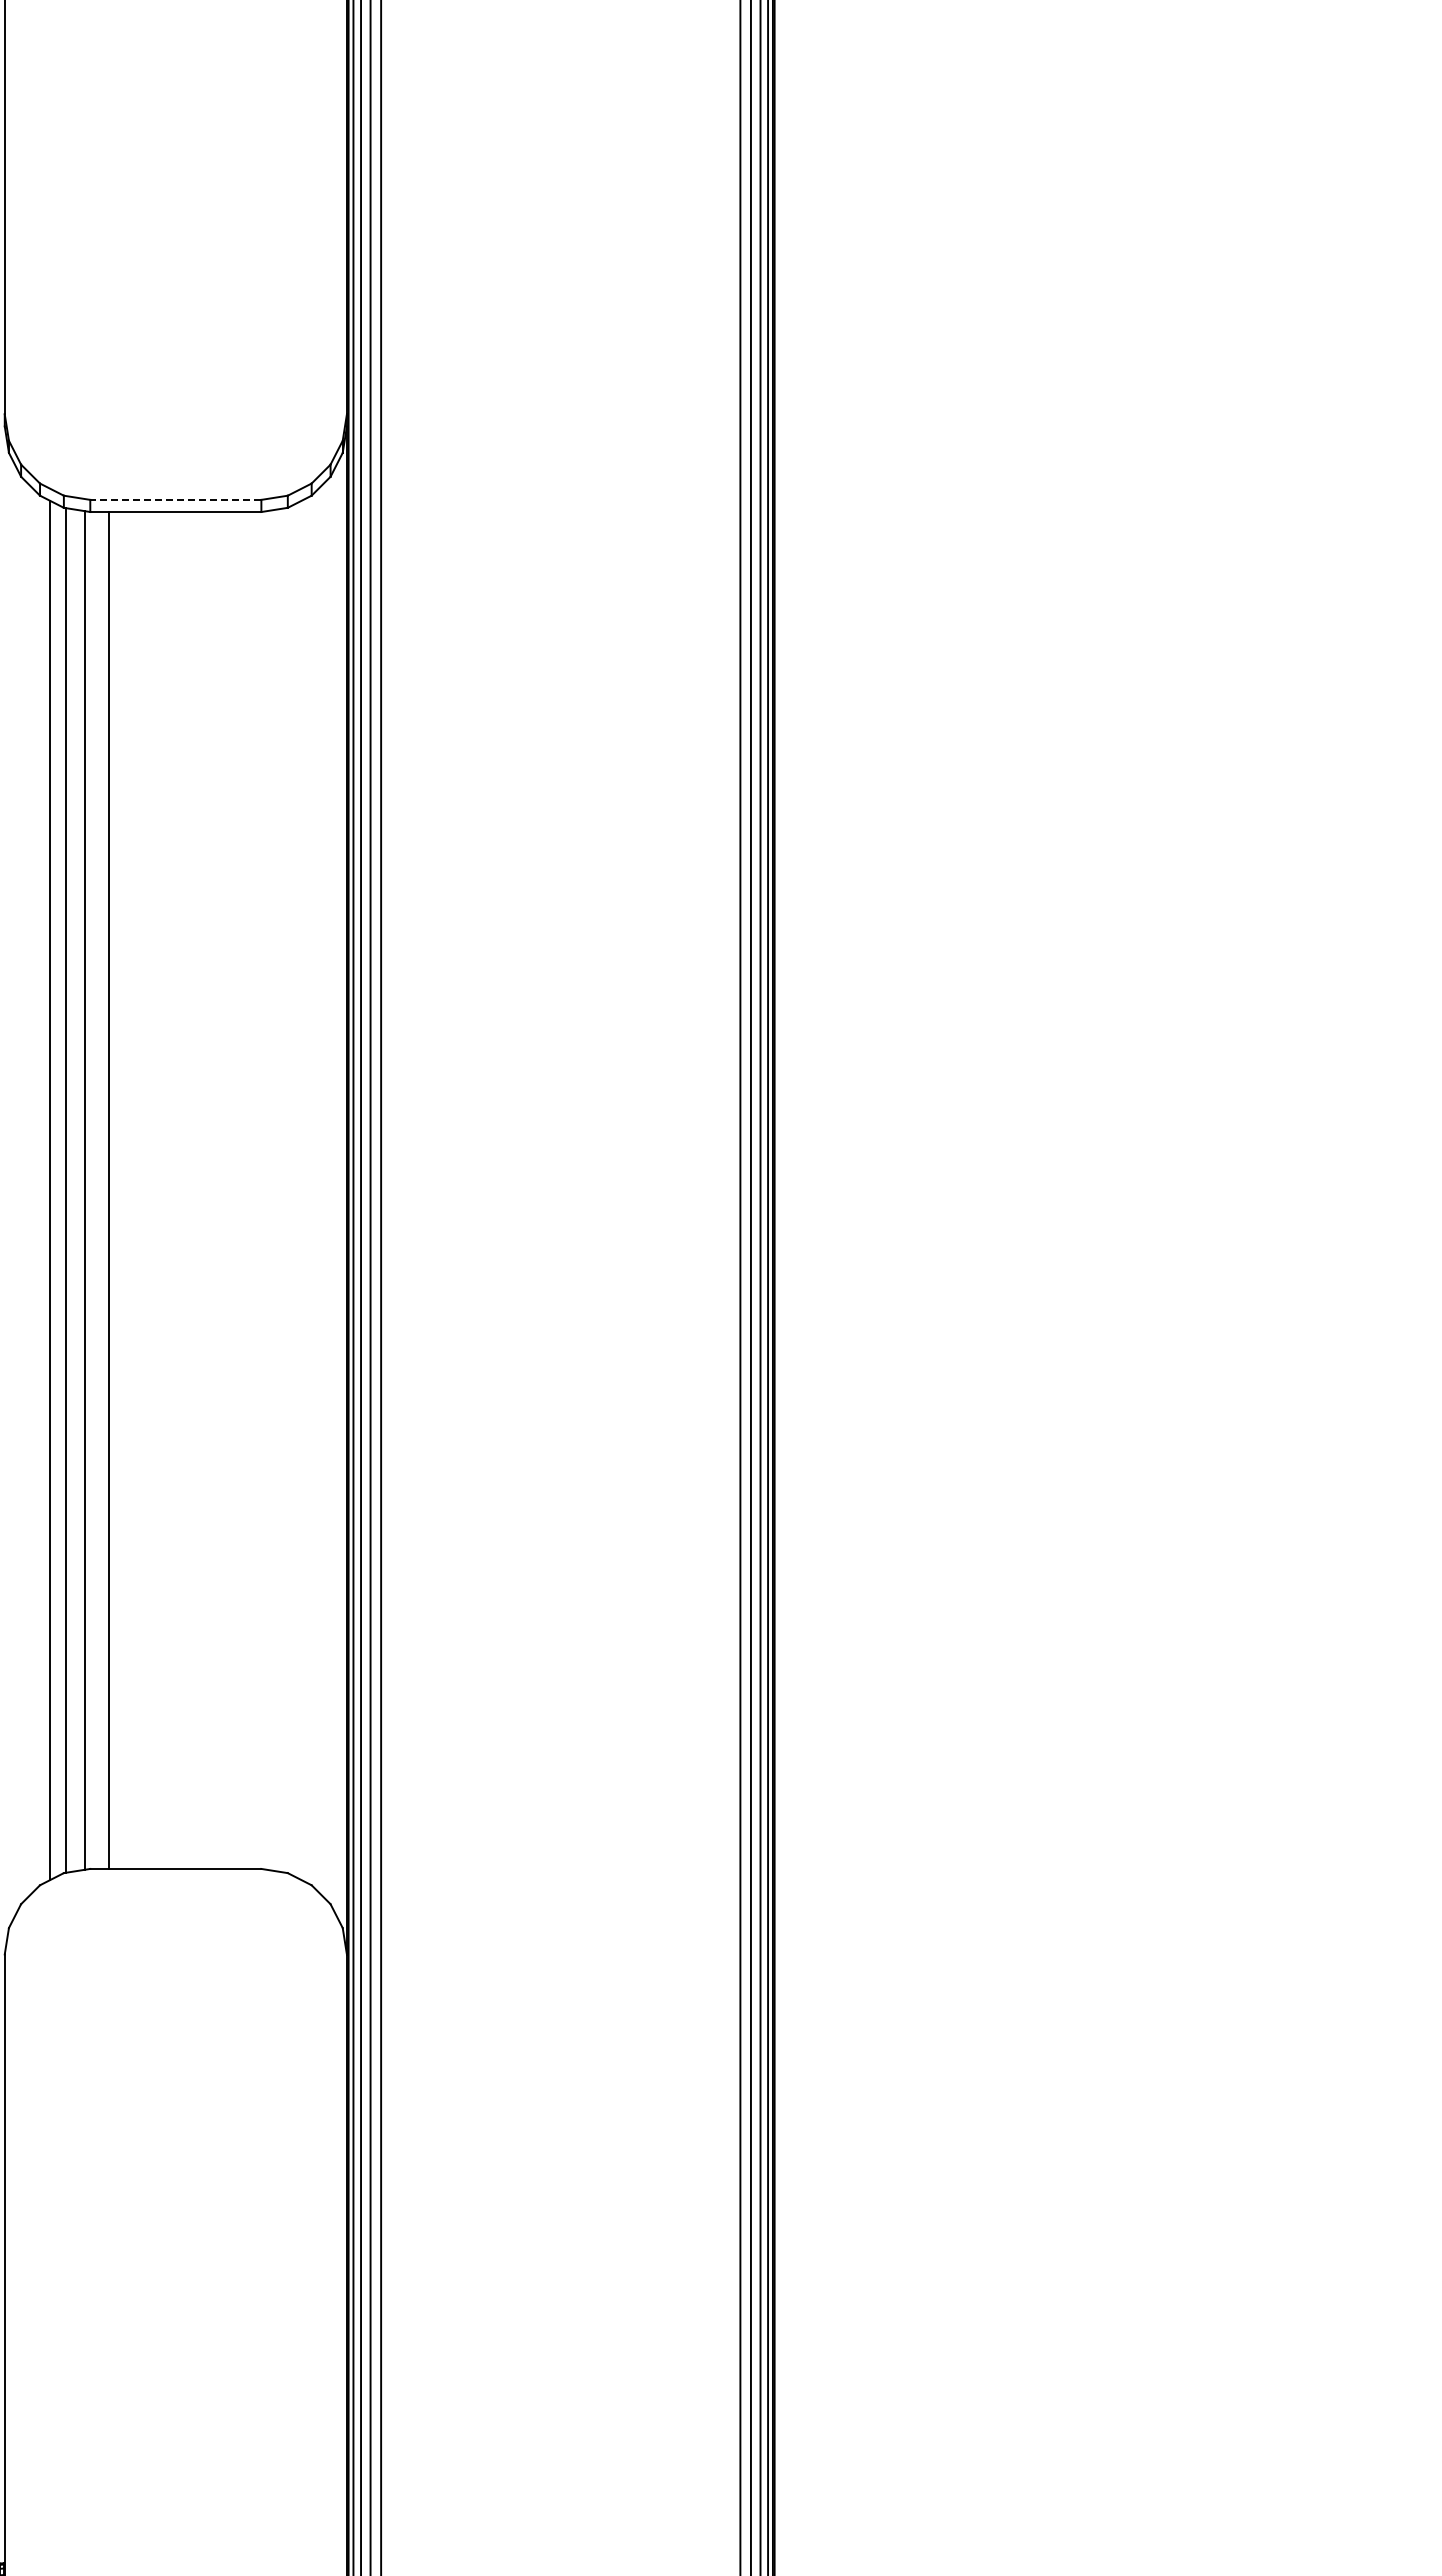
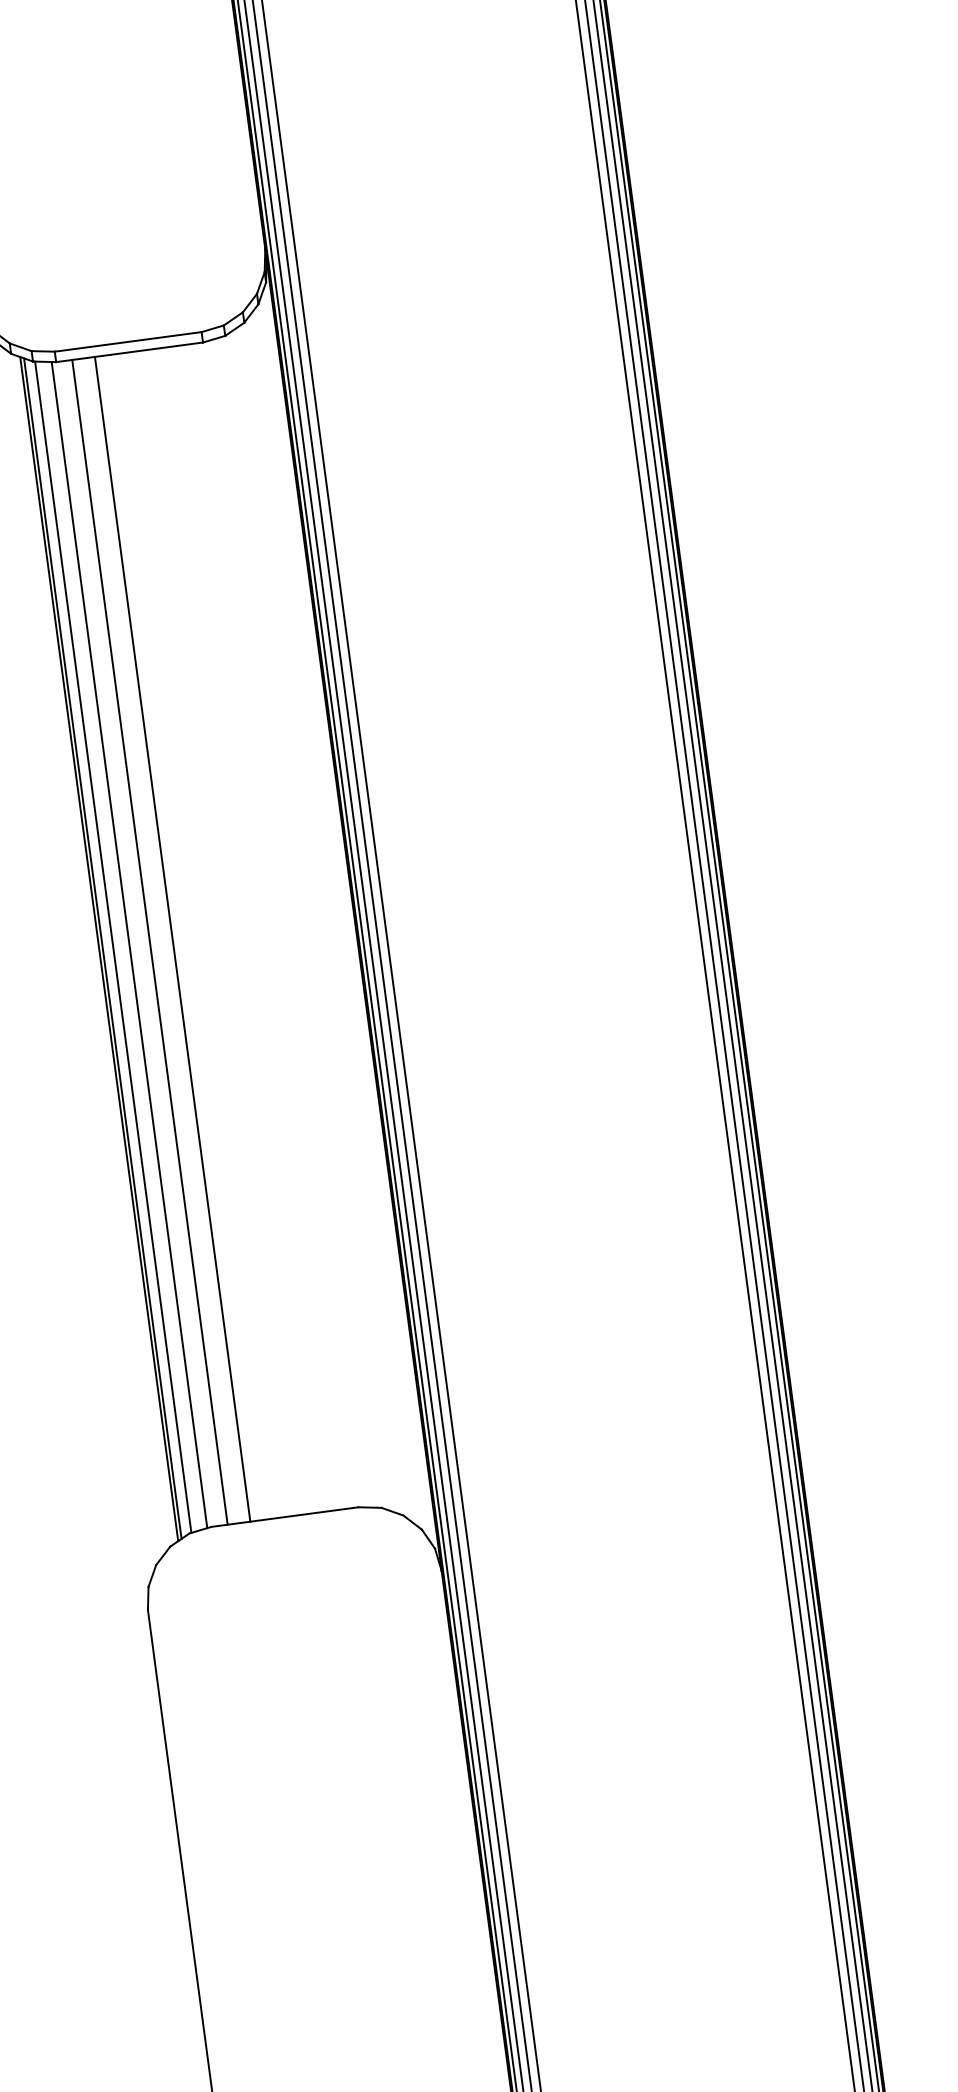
line: (175, 499) -> (127, 341), dashed -> solid
line: (54, 1190) -> (103, 948), added
line: (135, 1190) -> (172, 939), added

